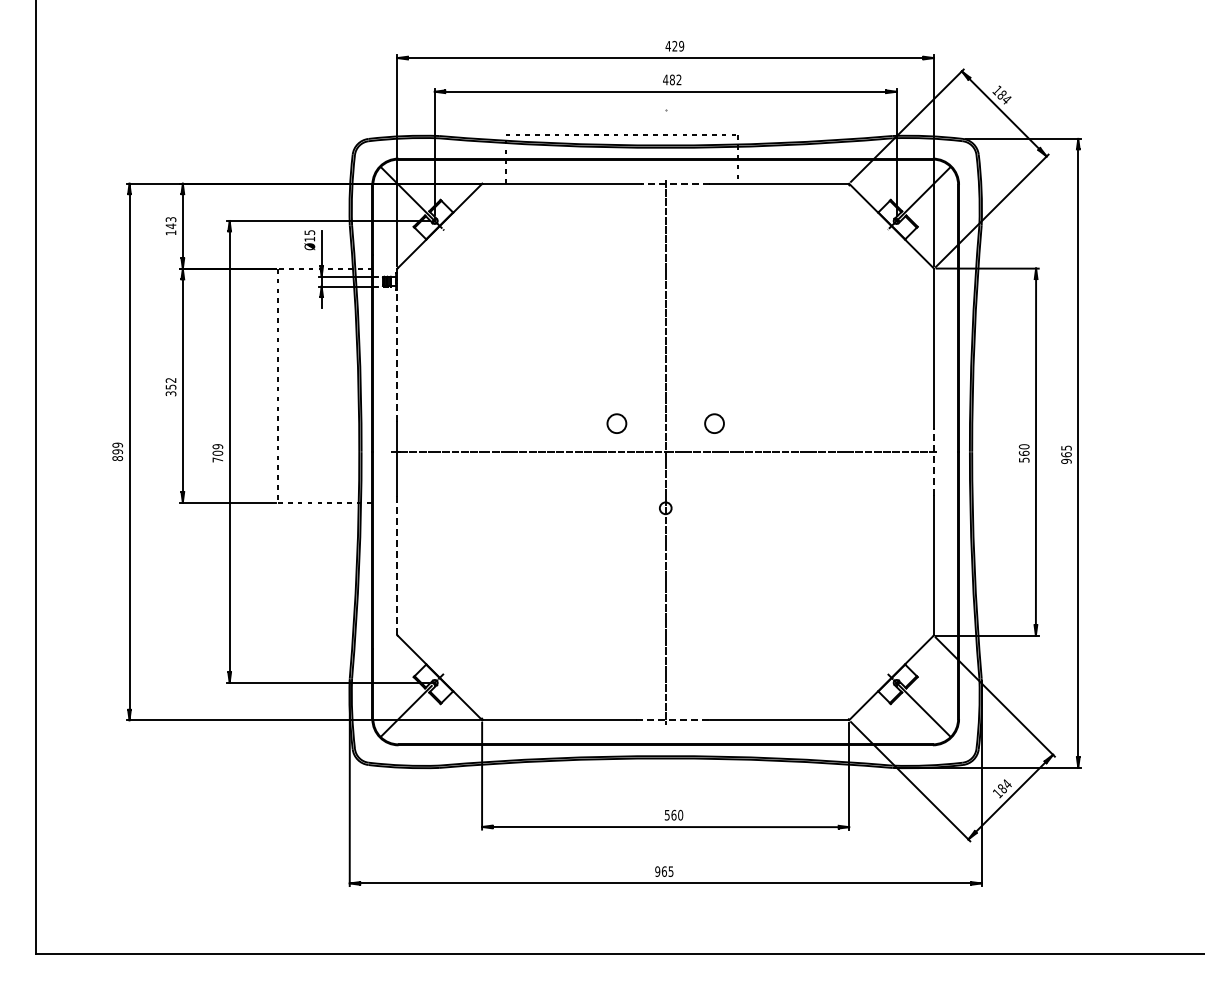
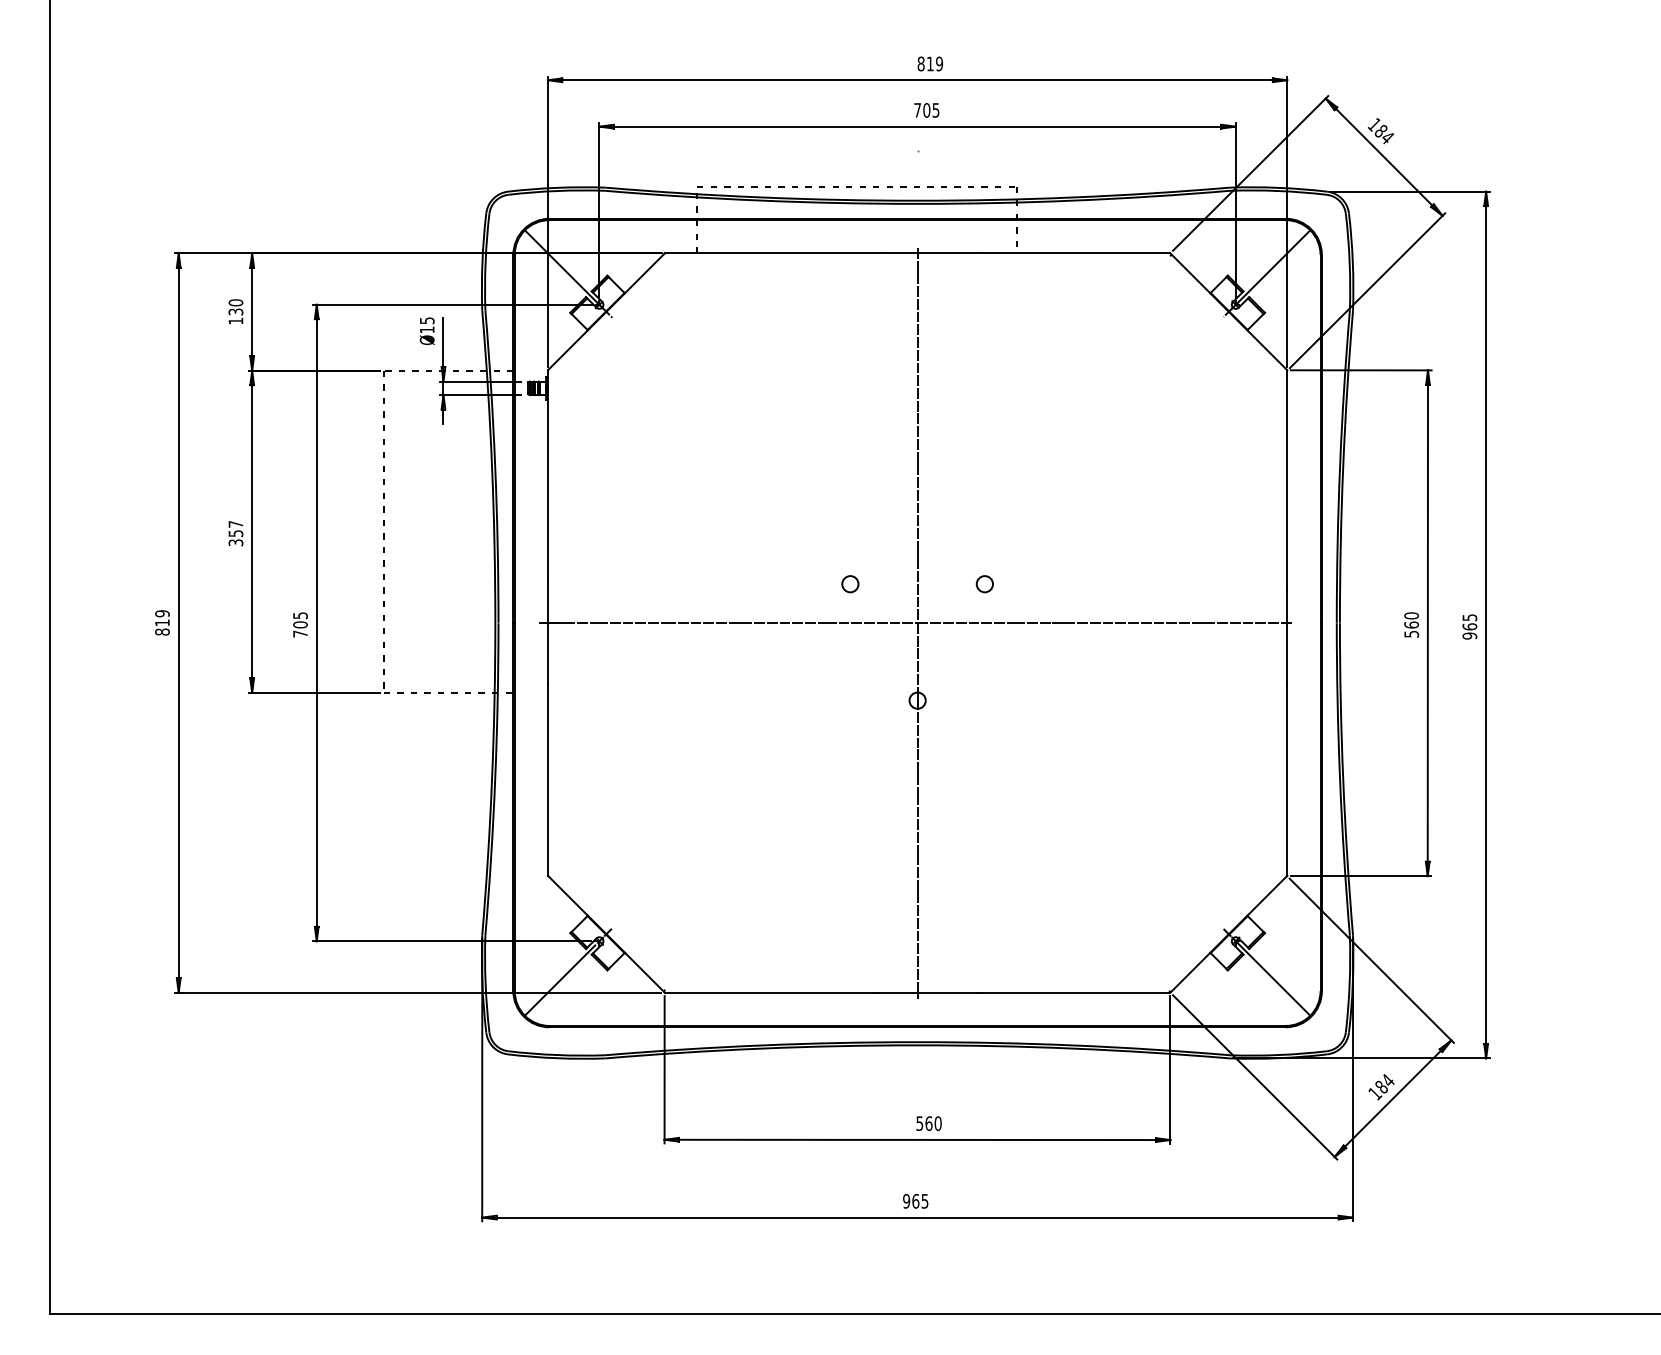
text: (671, 45) -> (925, 62), 429 -> 819
text: (672, 79) -> (926, 109), 482 -> 705
line: (674, 183) -> (929, 253), dashed -> solid
text: (170, 222) -> (235, 306), 143 -> 130
line: (397, 352) -> (548, 485), dashed -> solid
text: (170, 380) -> (235, 524), 352 -> 357
circle: (616, 423) -> (849, 583), size x0.62
circle: (714, 423) -> (984, 583), size x0.62
text: (217, 446) -> (299, 615), 709 -> 705
text: (117, 451) -> (162, 622), 899 -> 819
line: (934, 461) -> (1287, 636), dashed -> solid
line: (397, 565) -> (548, 779), dashed -> solid
line: (673, 720) -> (928, 993), dashed -> solid

